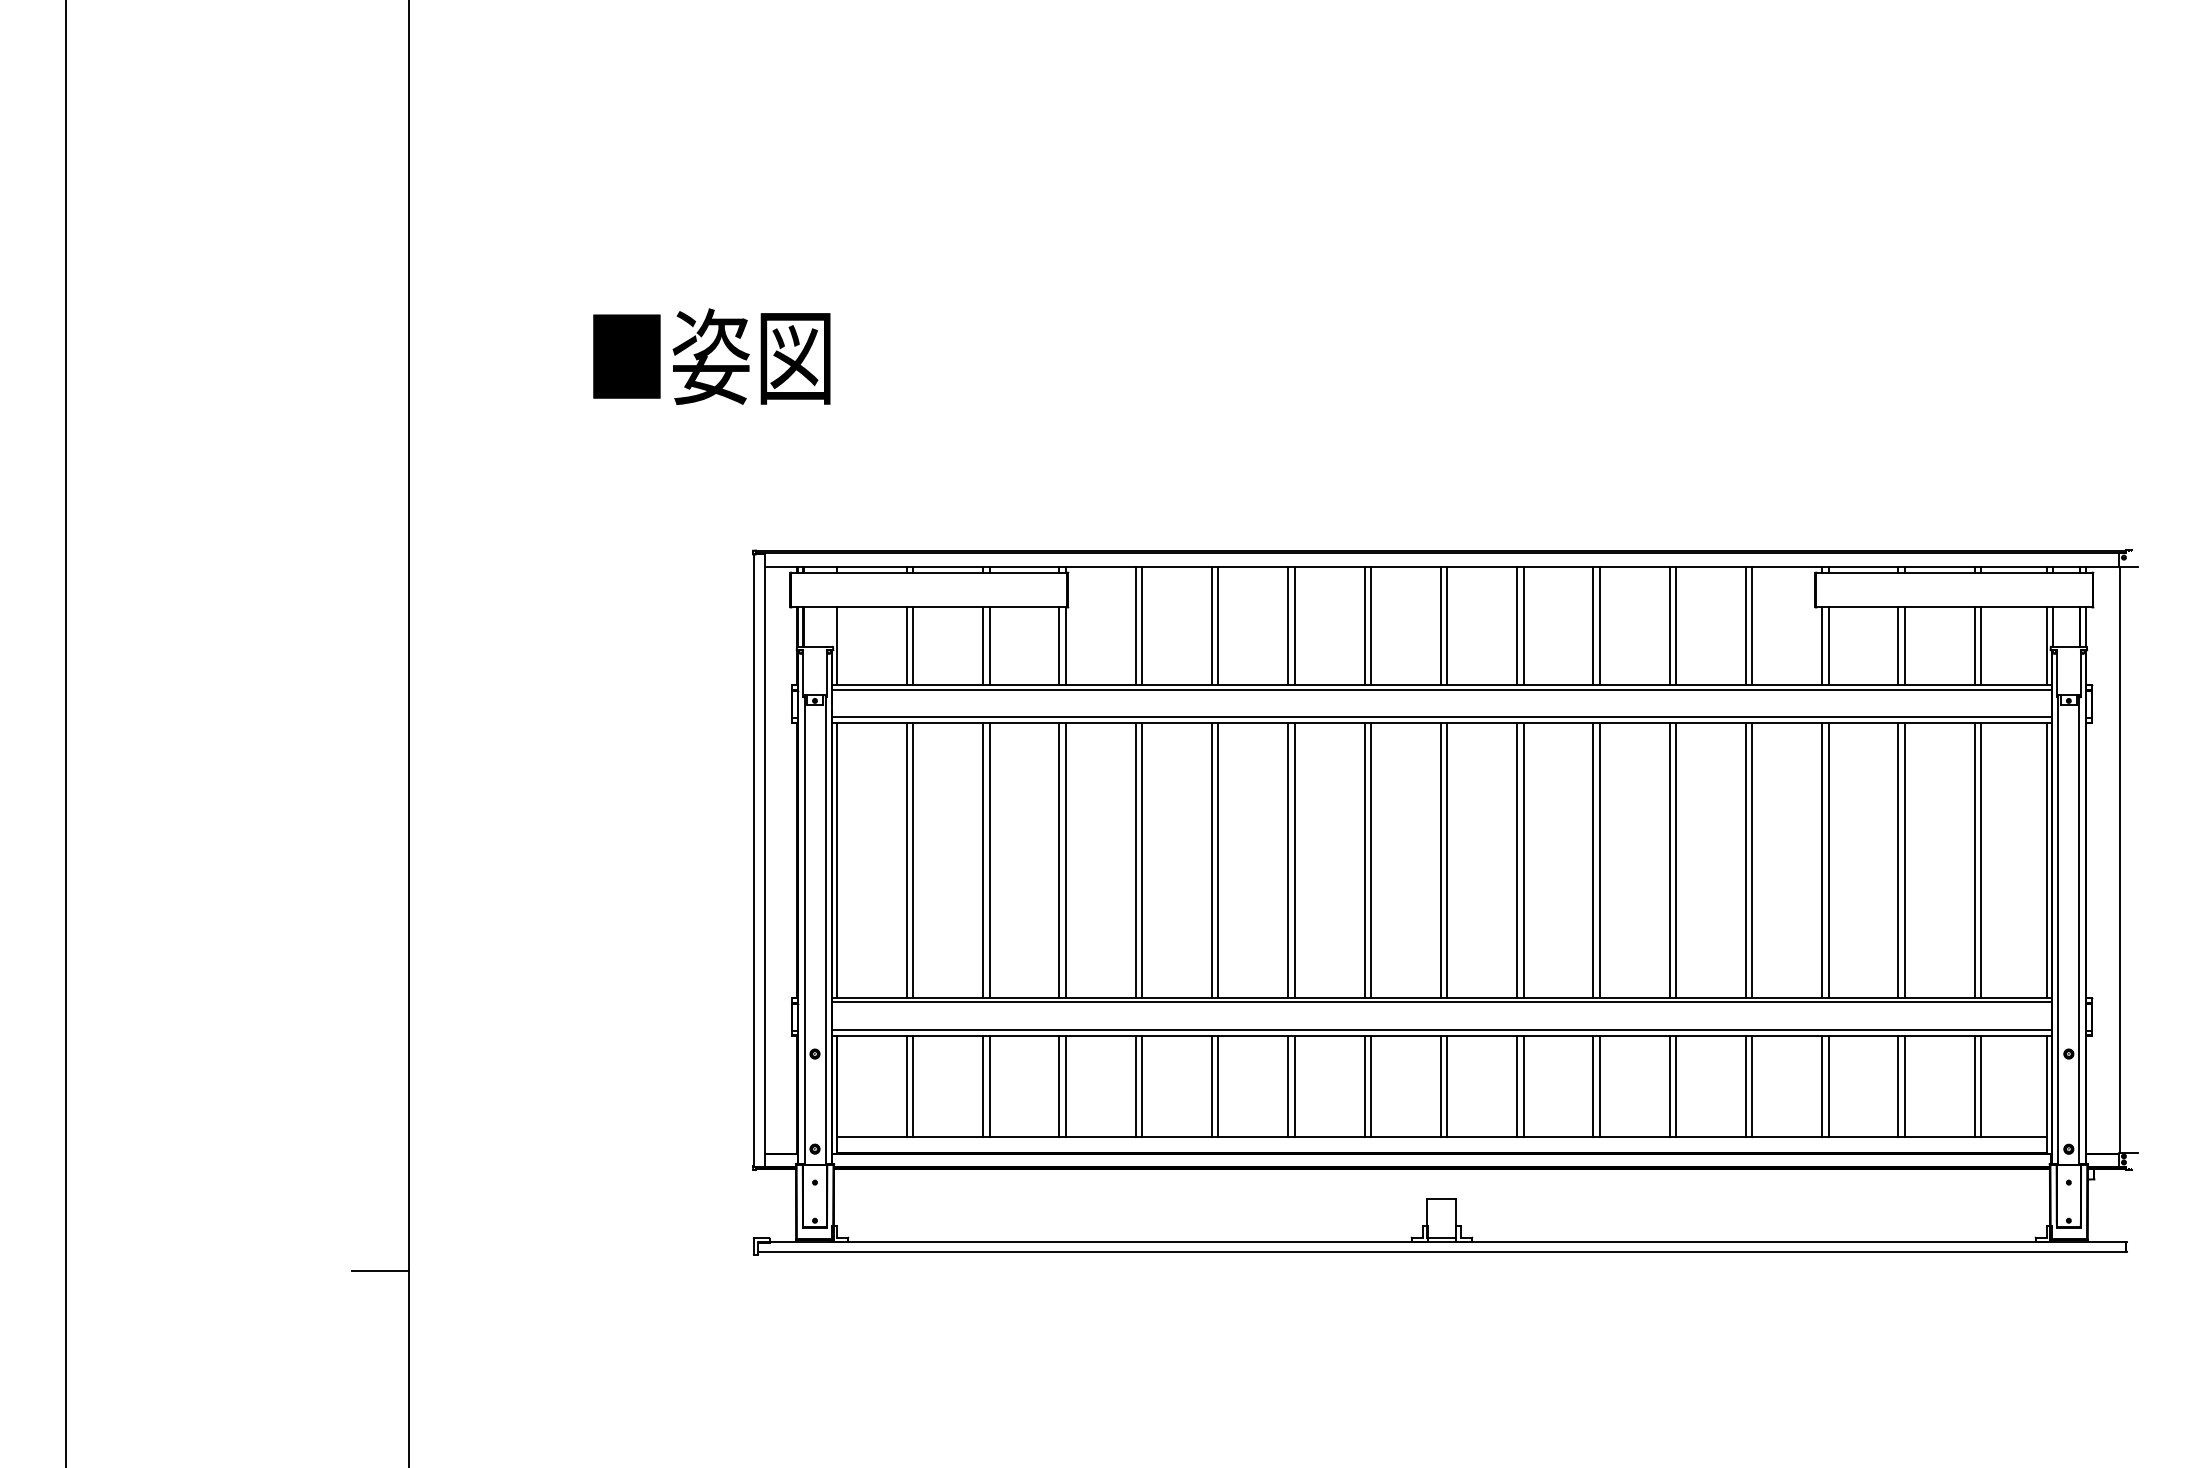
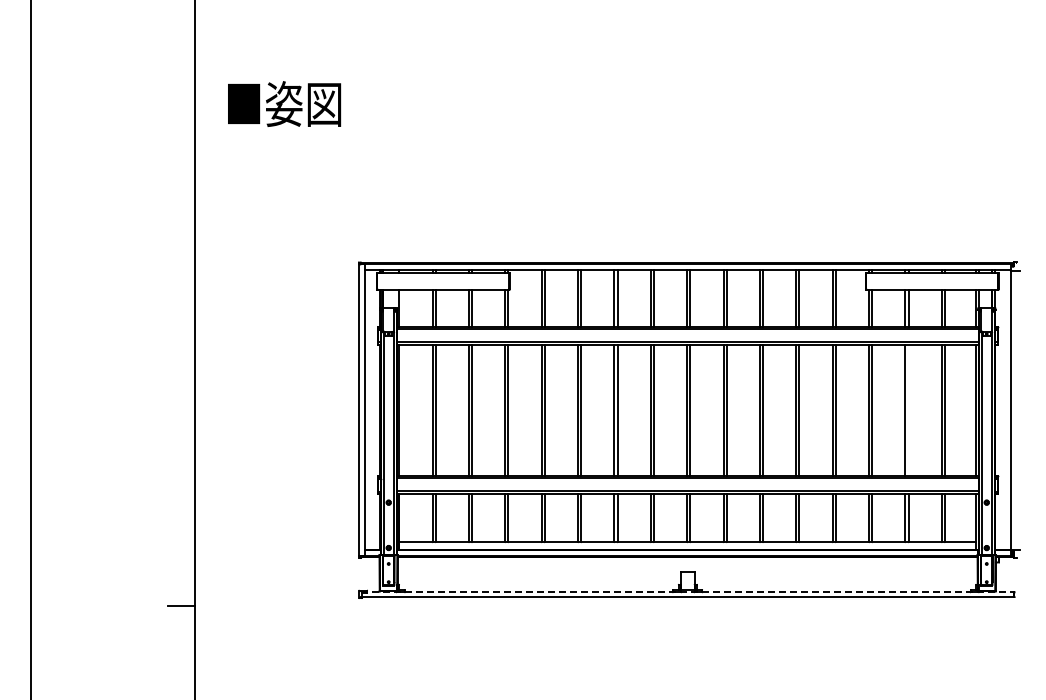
text: (711, 355) -> (284, 103), moved
line: (1904, 858) -> (908, 409), removed
line: (1443, 1242) -> (688, 592), solid -> dashed

